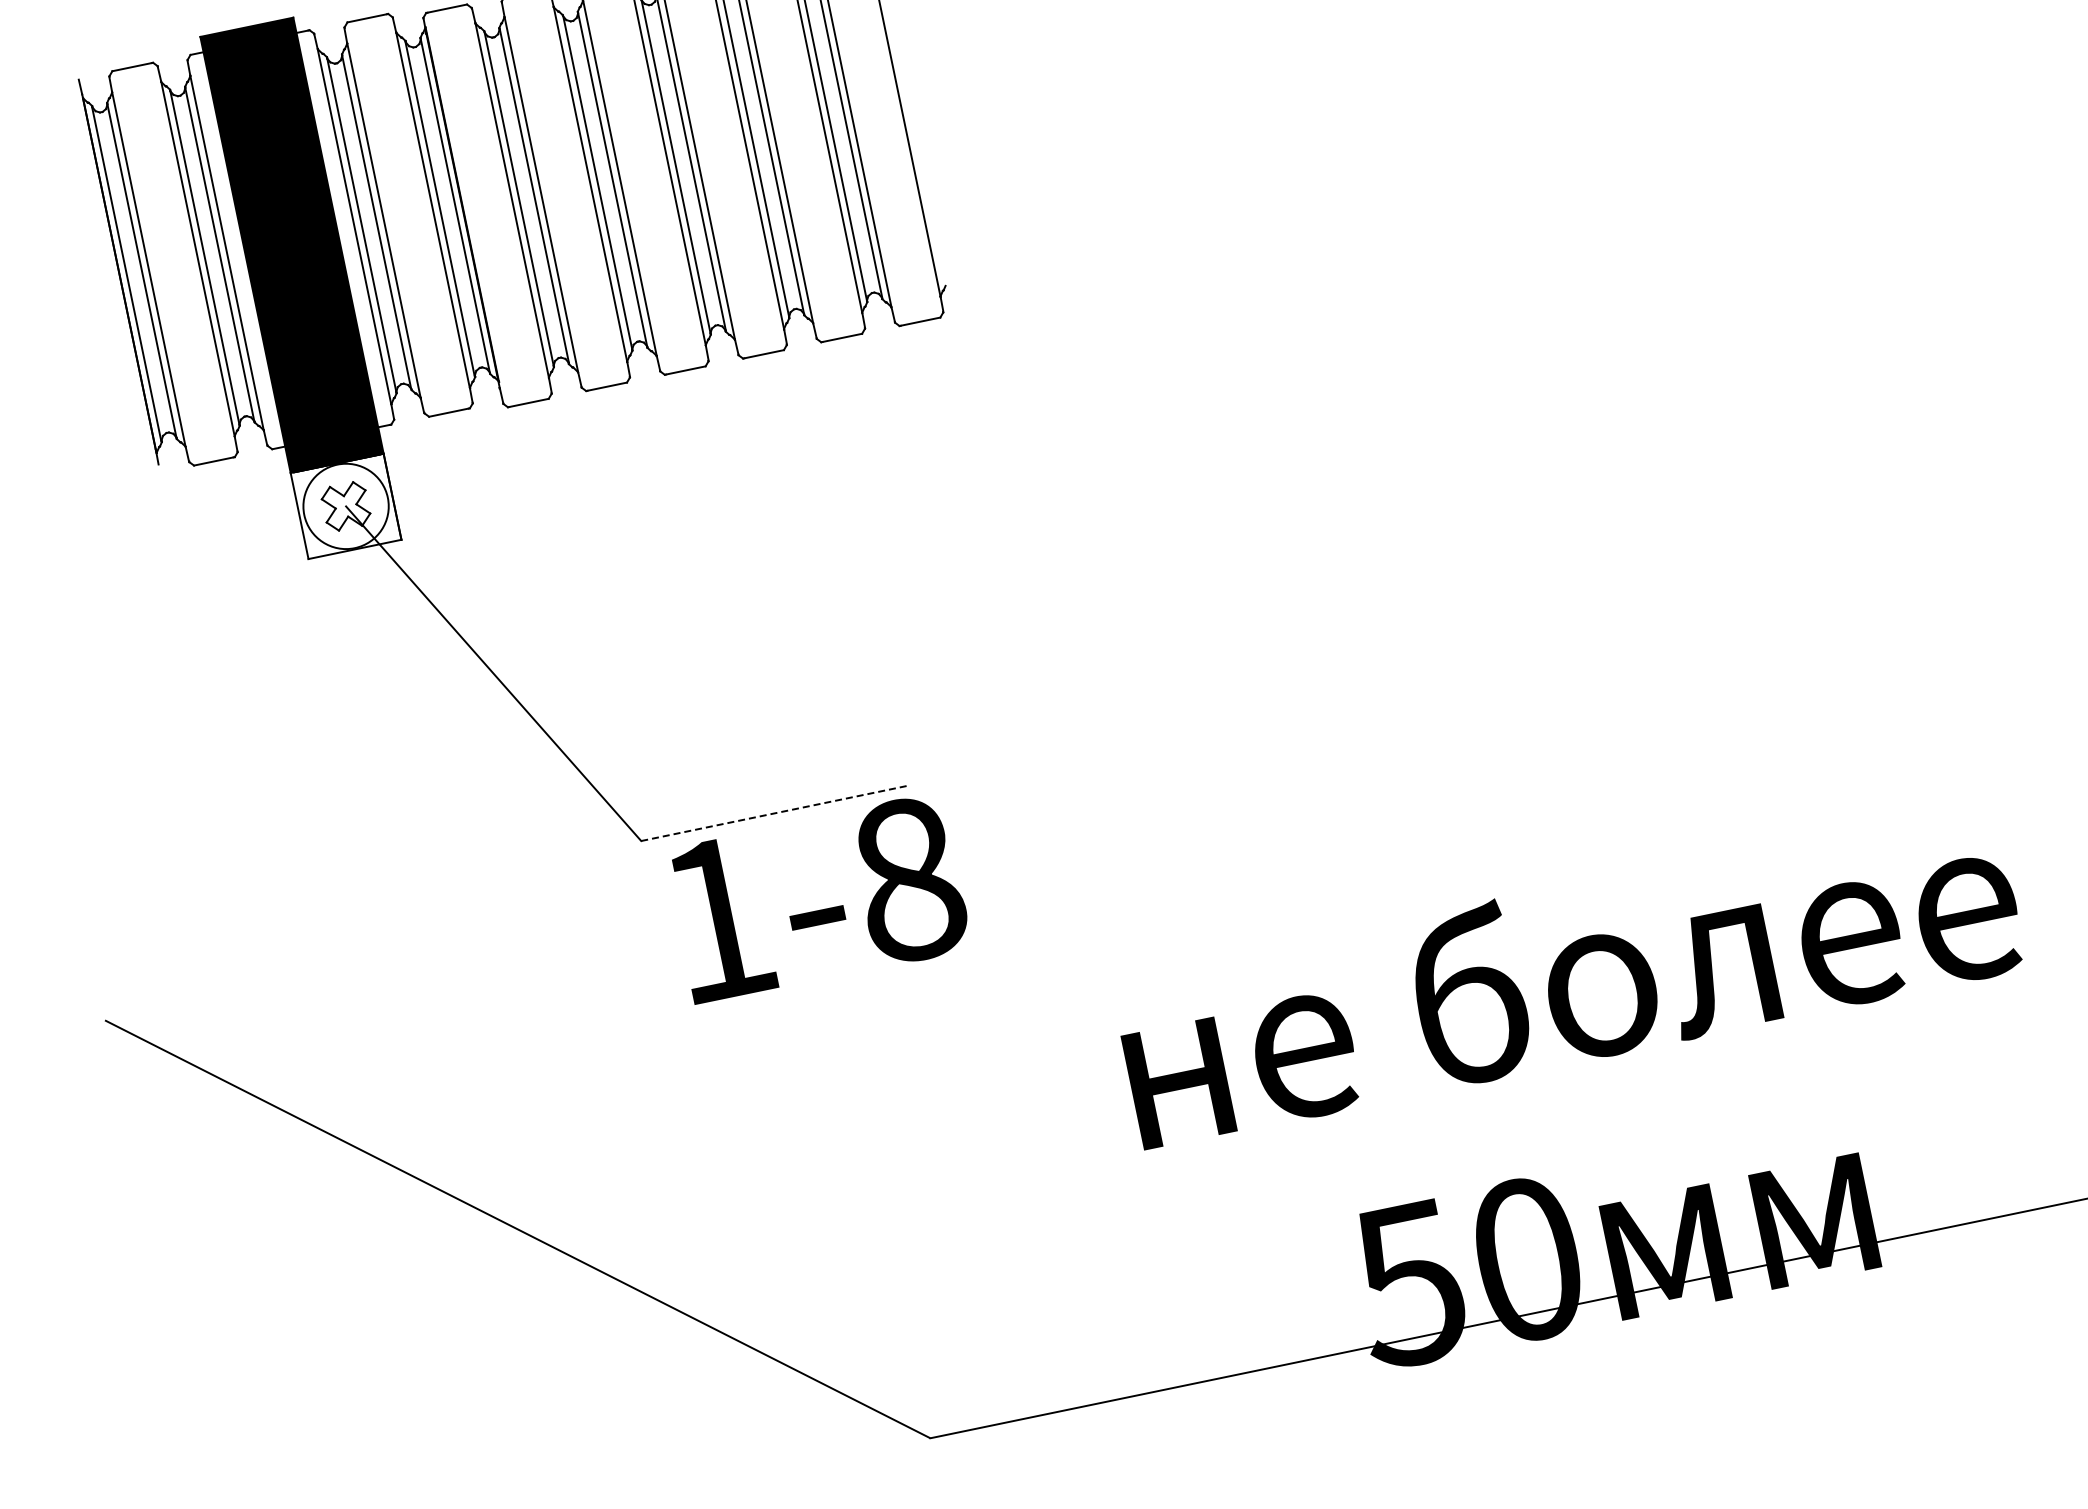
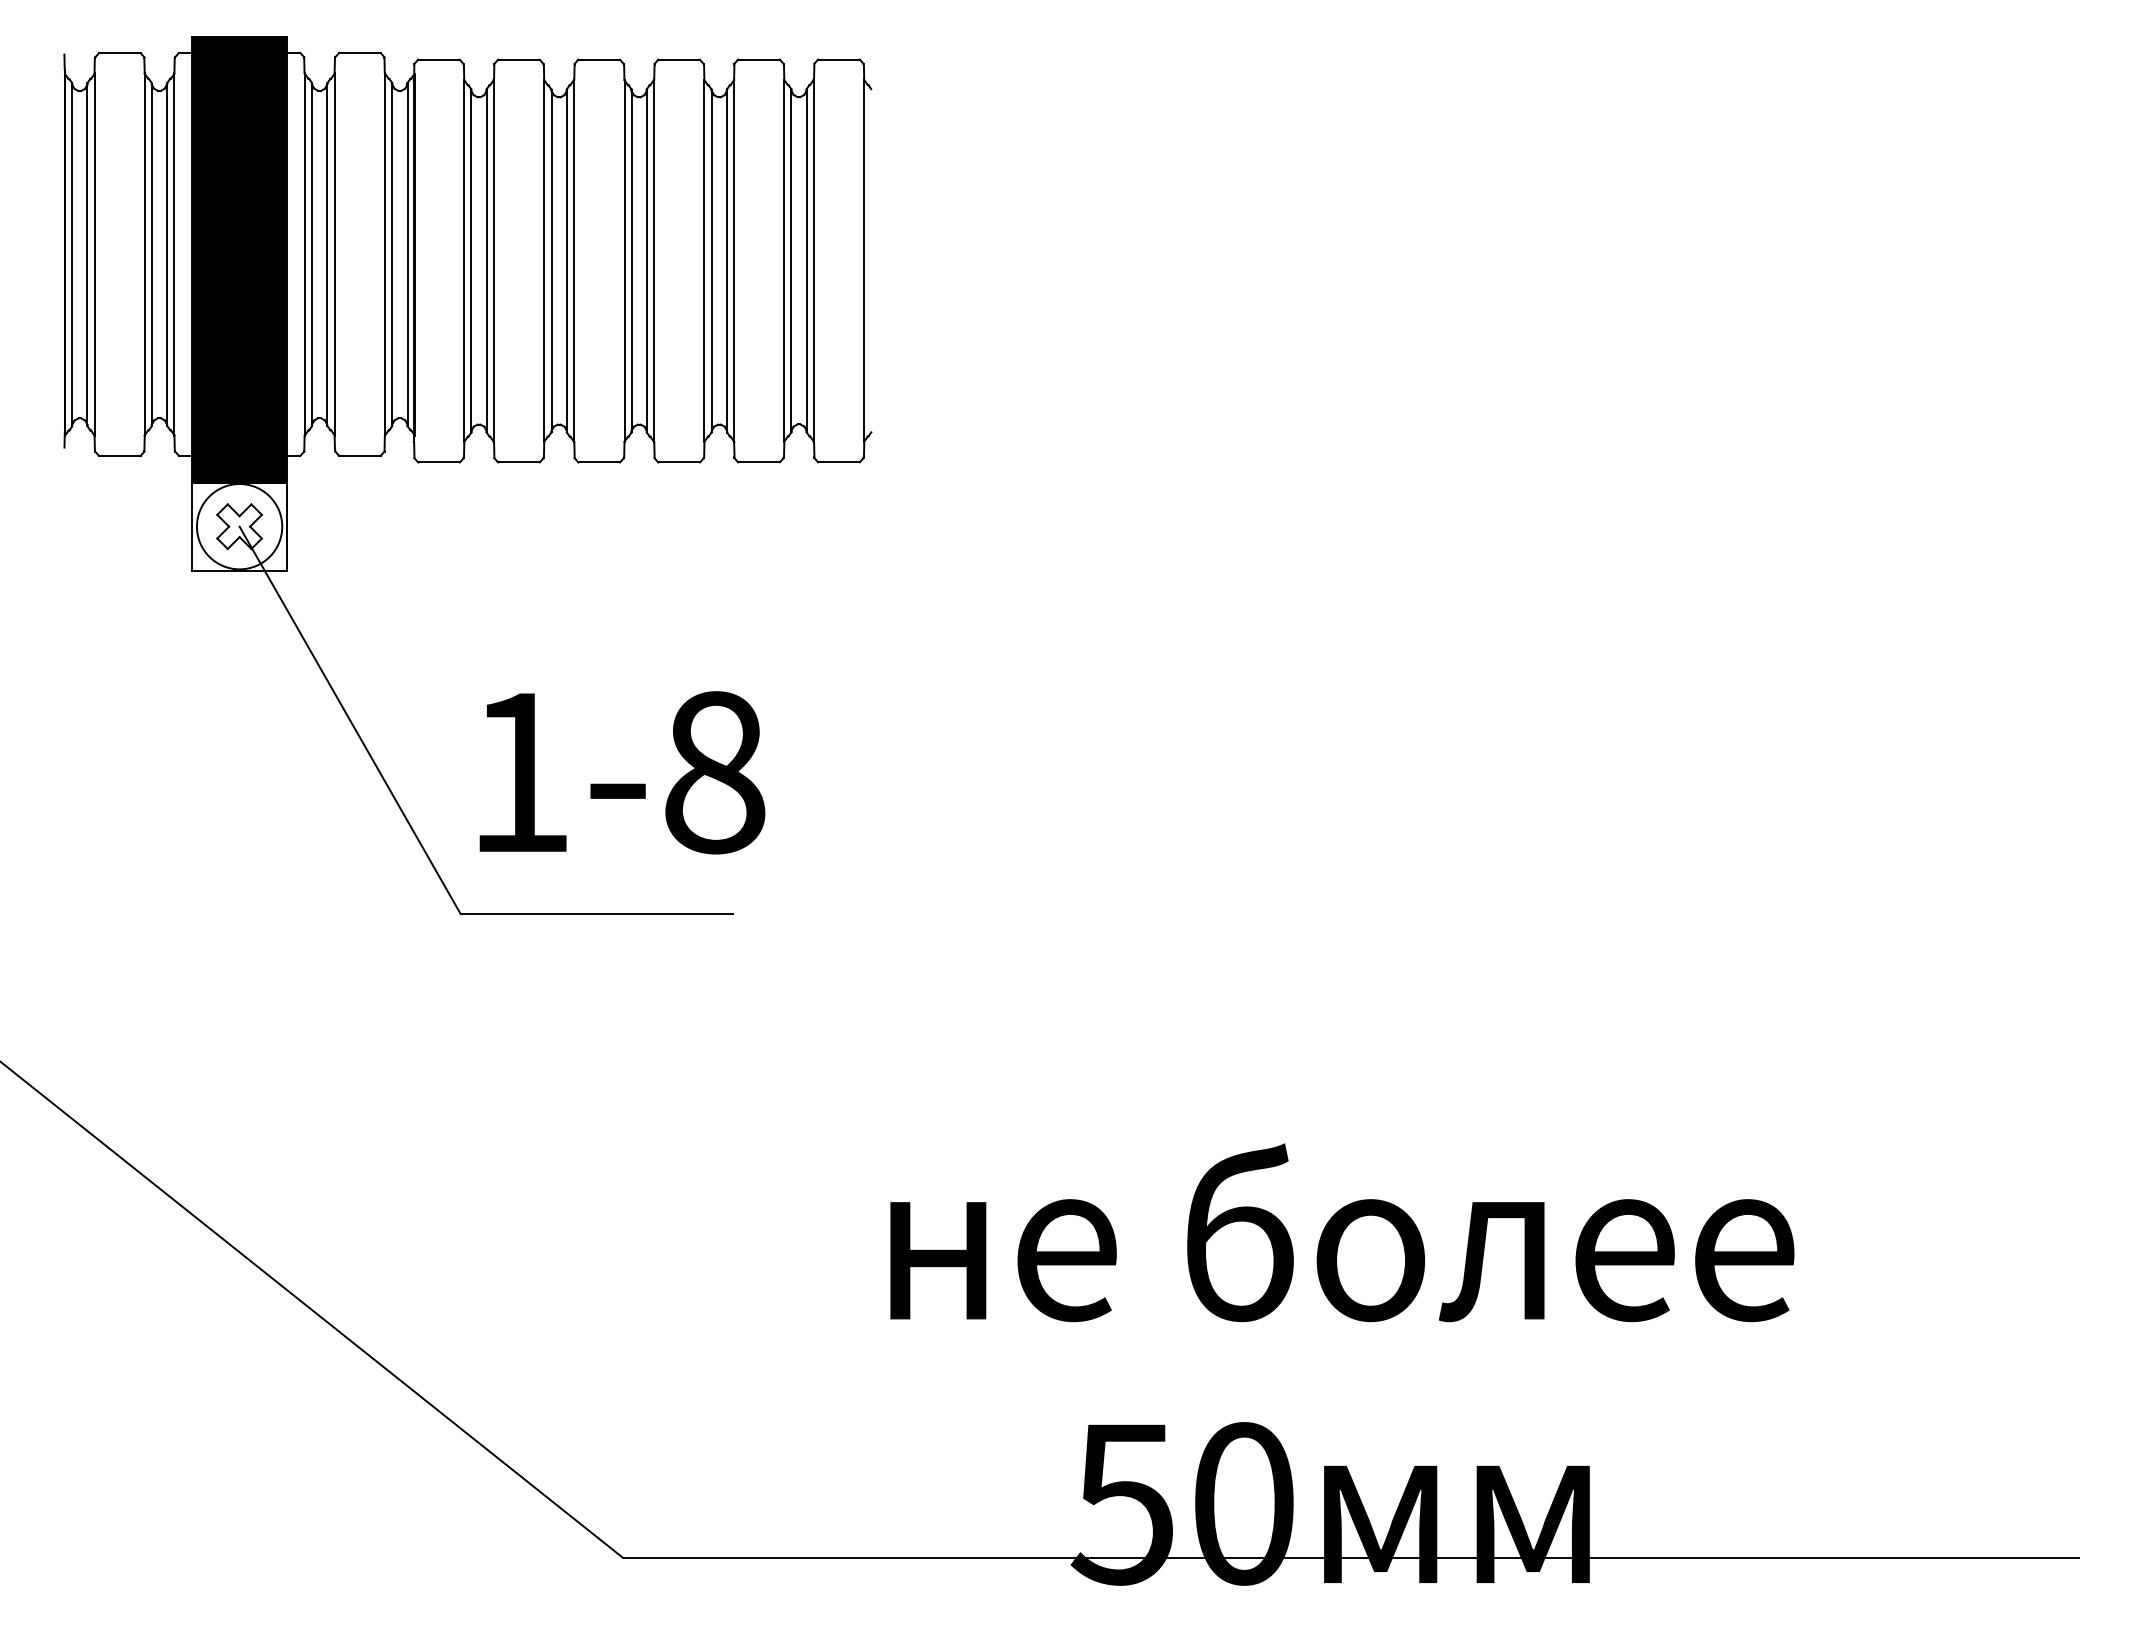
line: (775, 813) -> (597, 914), dashed -> solid
text: (818, 898) -> (622, 772), moved

